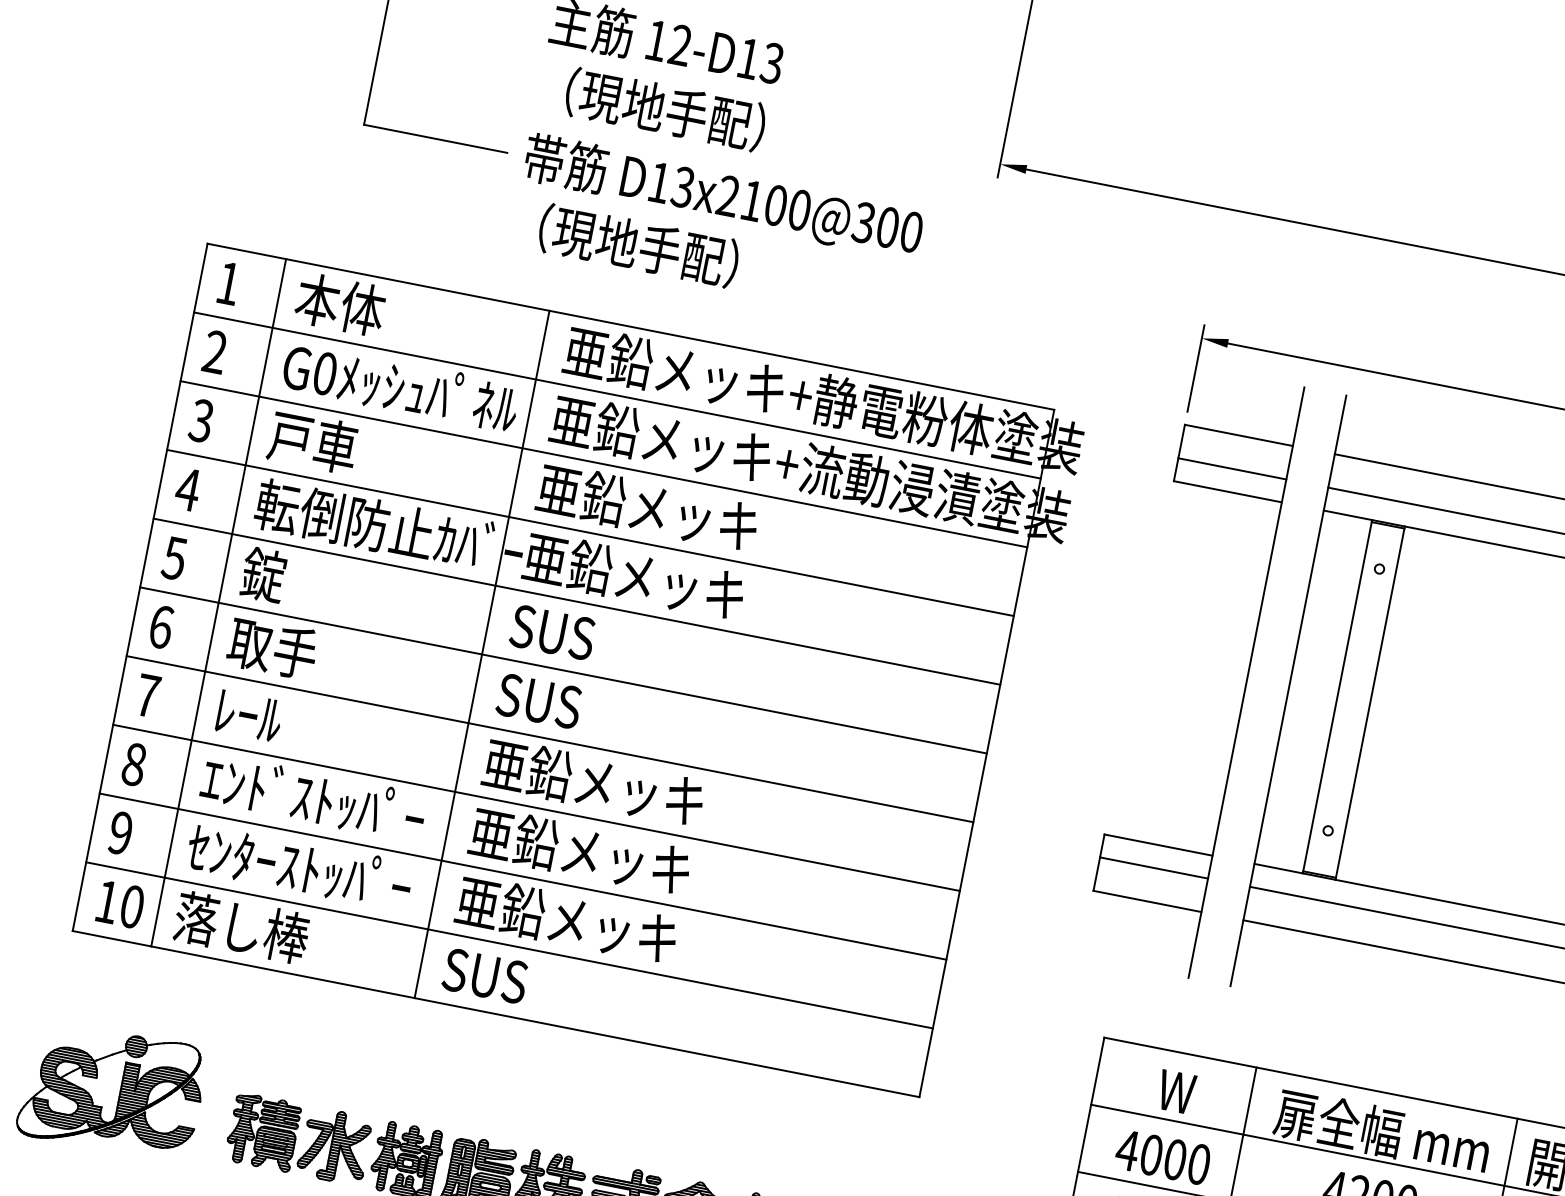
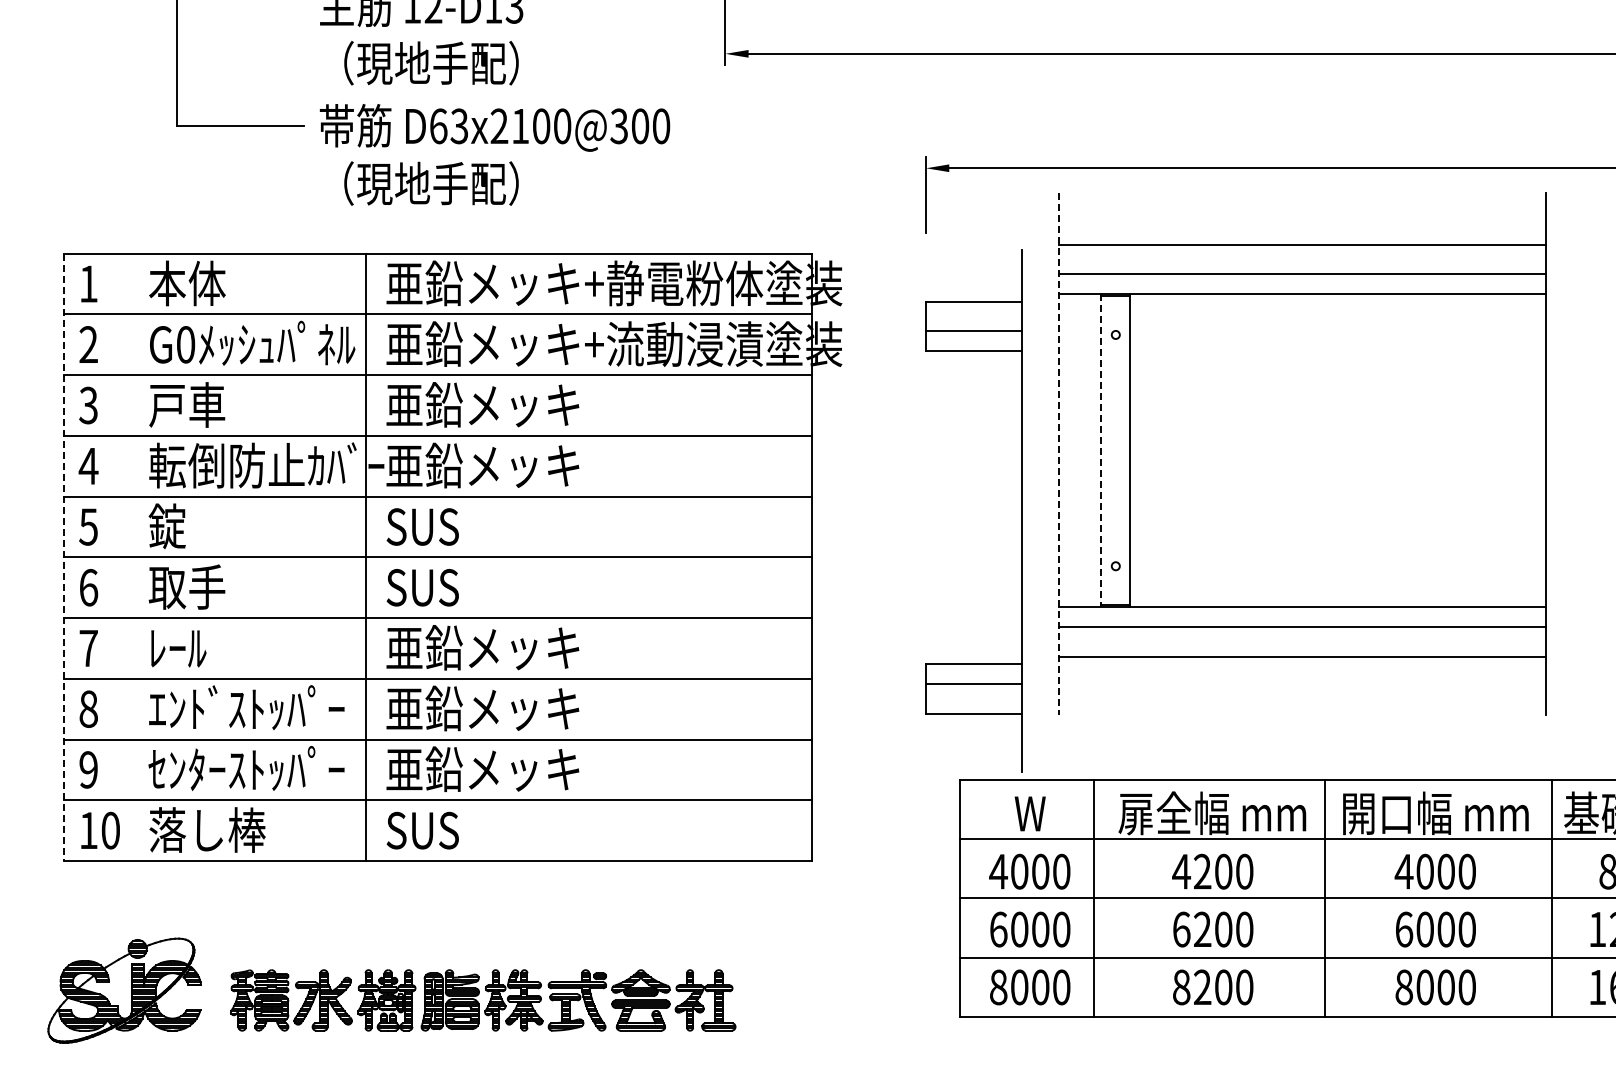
text: (659, 182) -> (438, 126), D13x2100@300 -> D63x2100@300
line: (140, 587) -> (64, 557), solid -> dashed
line: (218, 602) -> (133, 557), removed
part: (1246, 682) -> (1021, 510), moved
line: (1288, 690) -> (1058, 453), solid -> dashed
line: (1337, 697) -> (1101, 451), solid -> dashed

